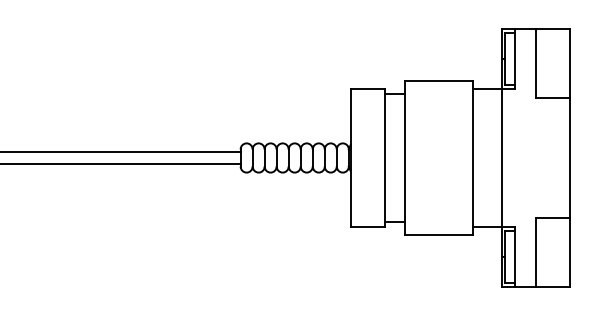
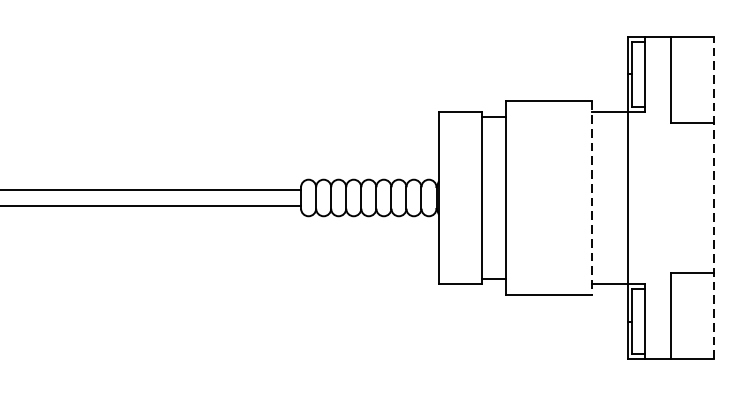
line: (570, 157) -> (713, 197), solid -> dashed
line: (473, 158) -> (592, 198), solid -> dashed

